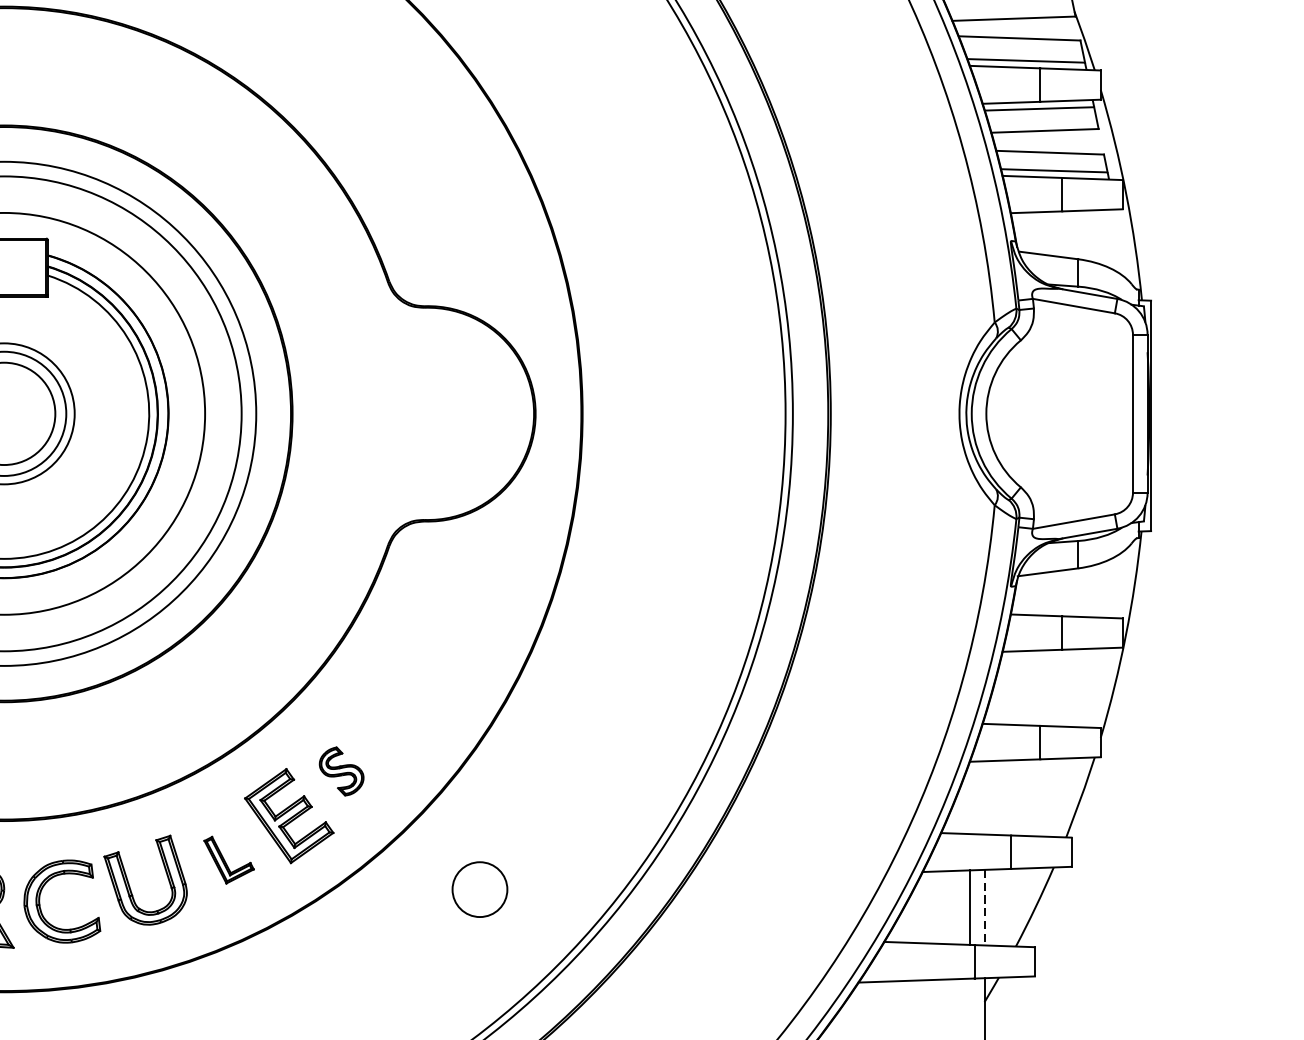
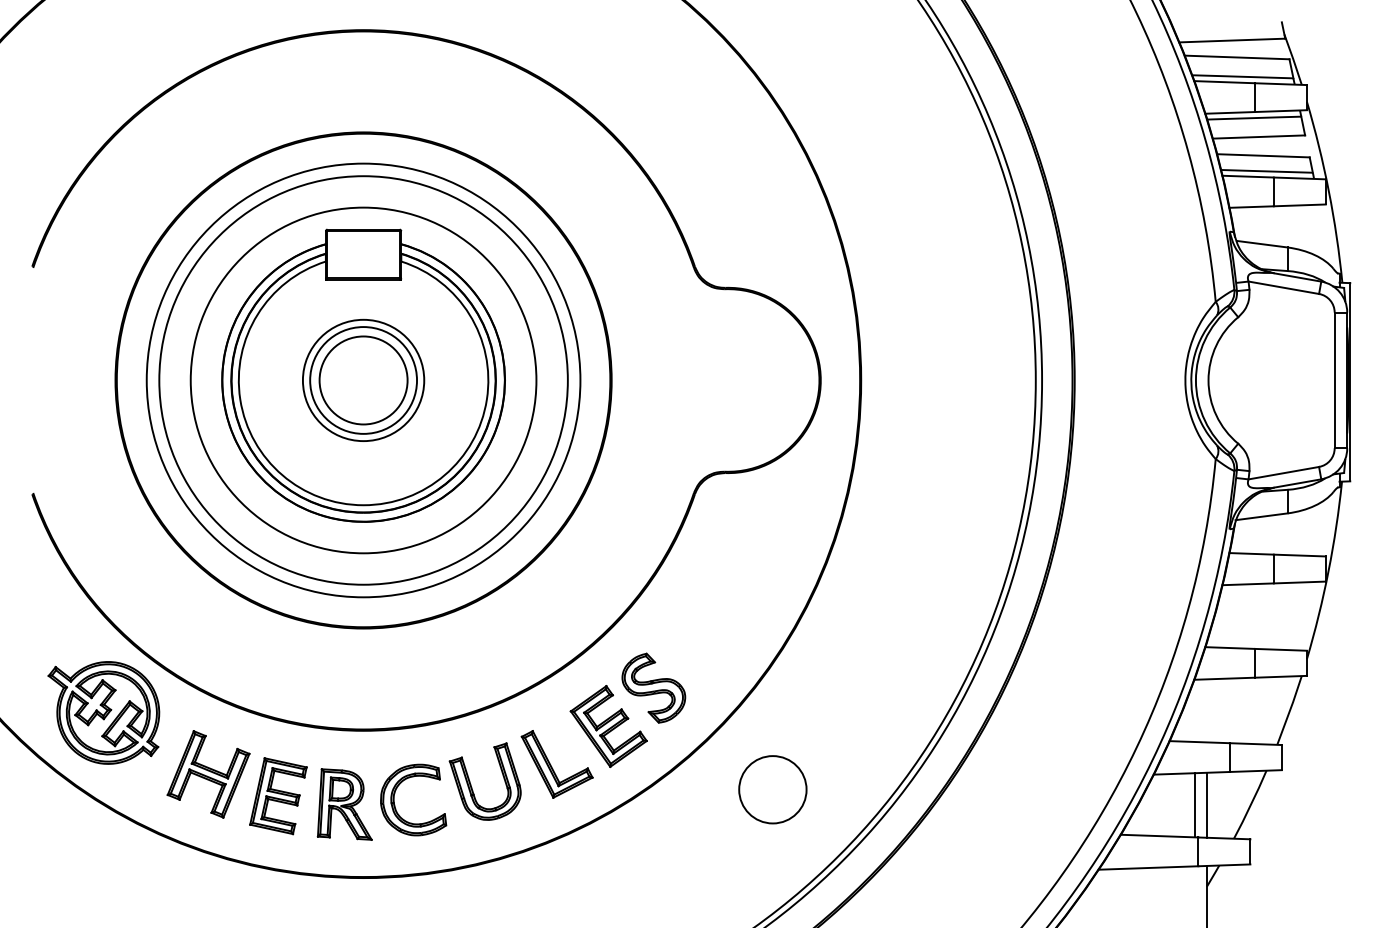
part: (341, 770) -> (653, 687), size x1.67
part: (228, 860) -> (556, 764), size x1.67
circle: (479, 889) -> (772, 789), size x1.43
line: (984, 907) -> (1206, 805), dashed -> solid

